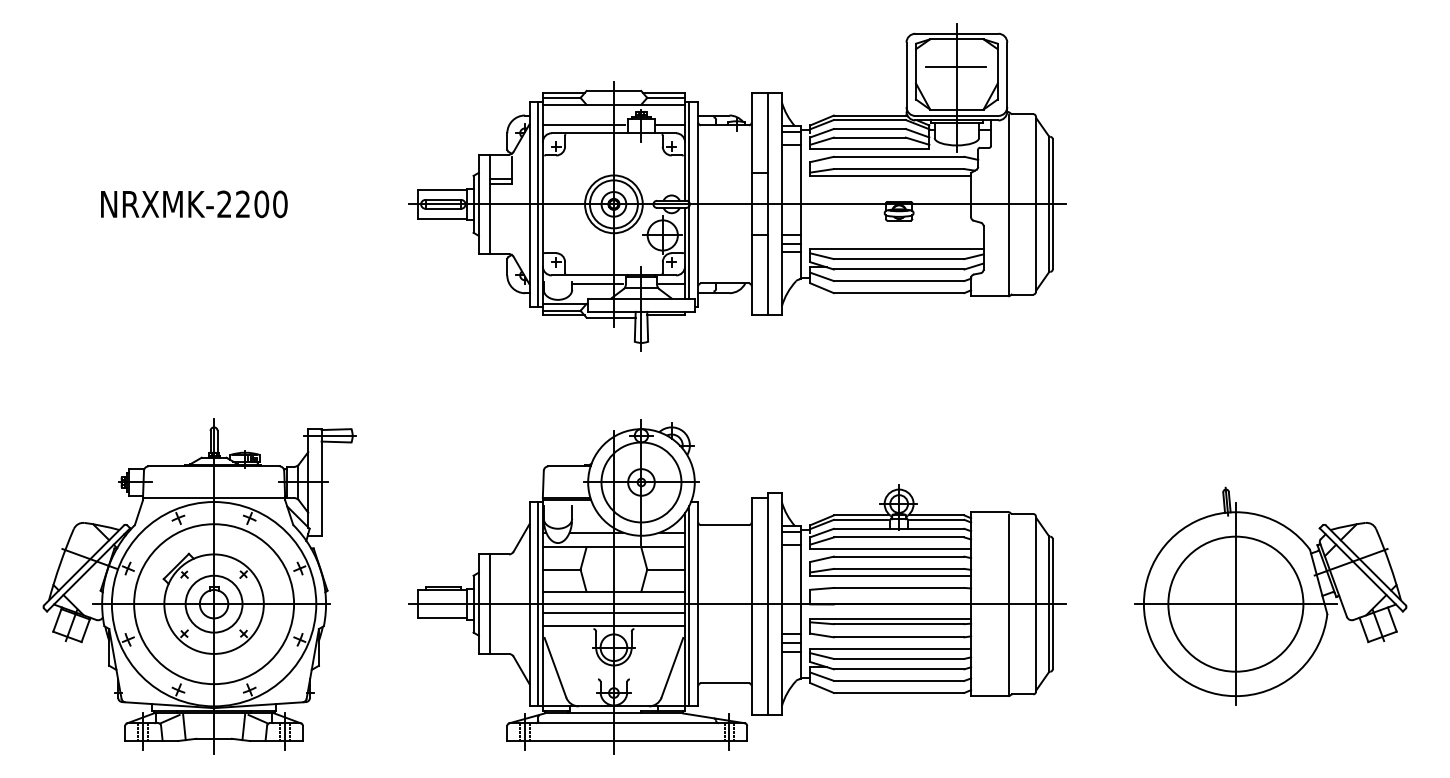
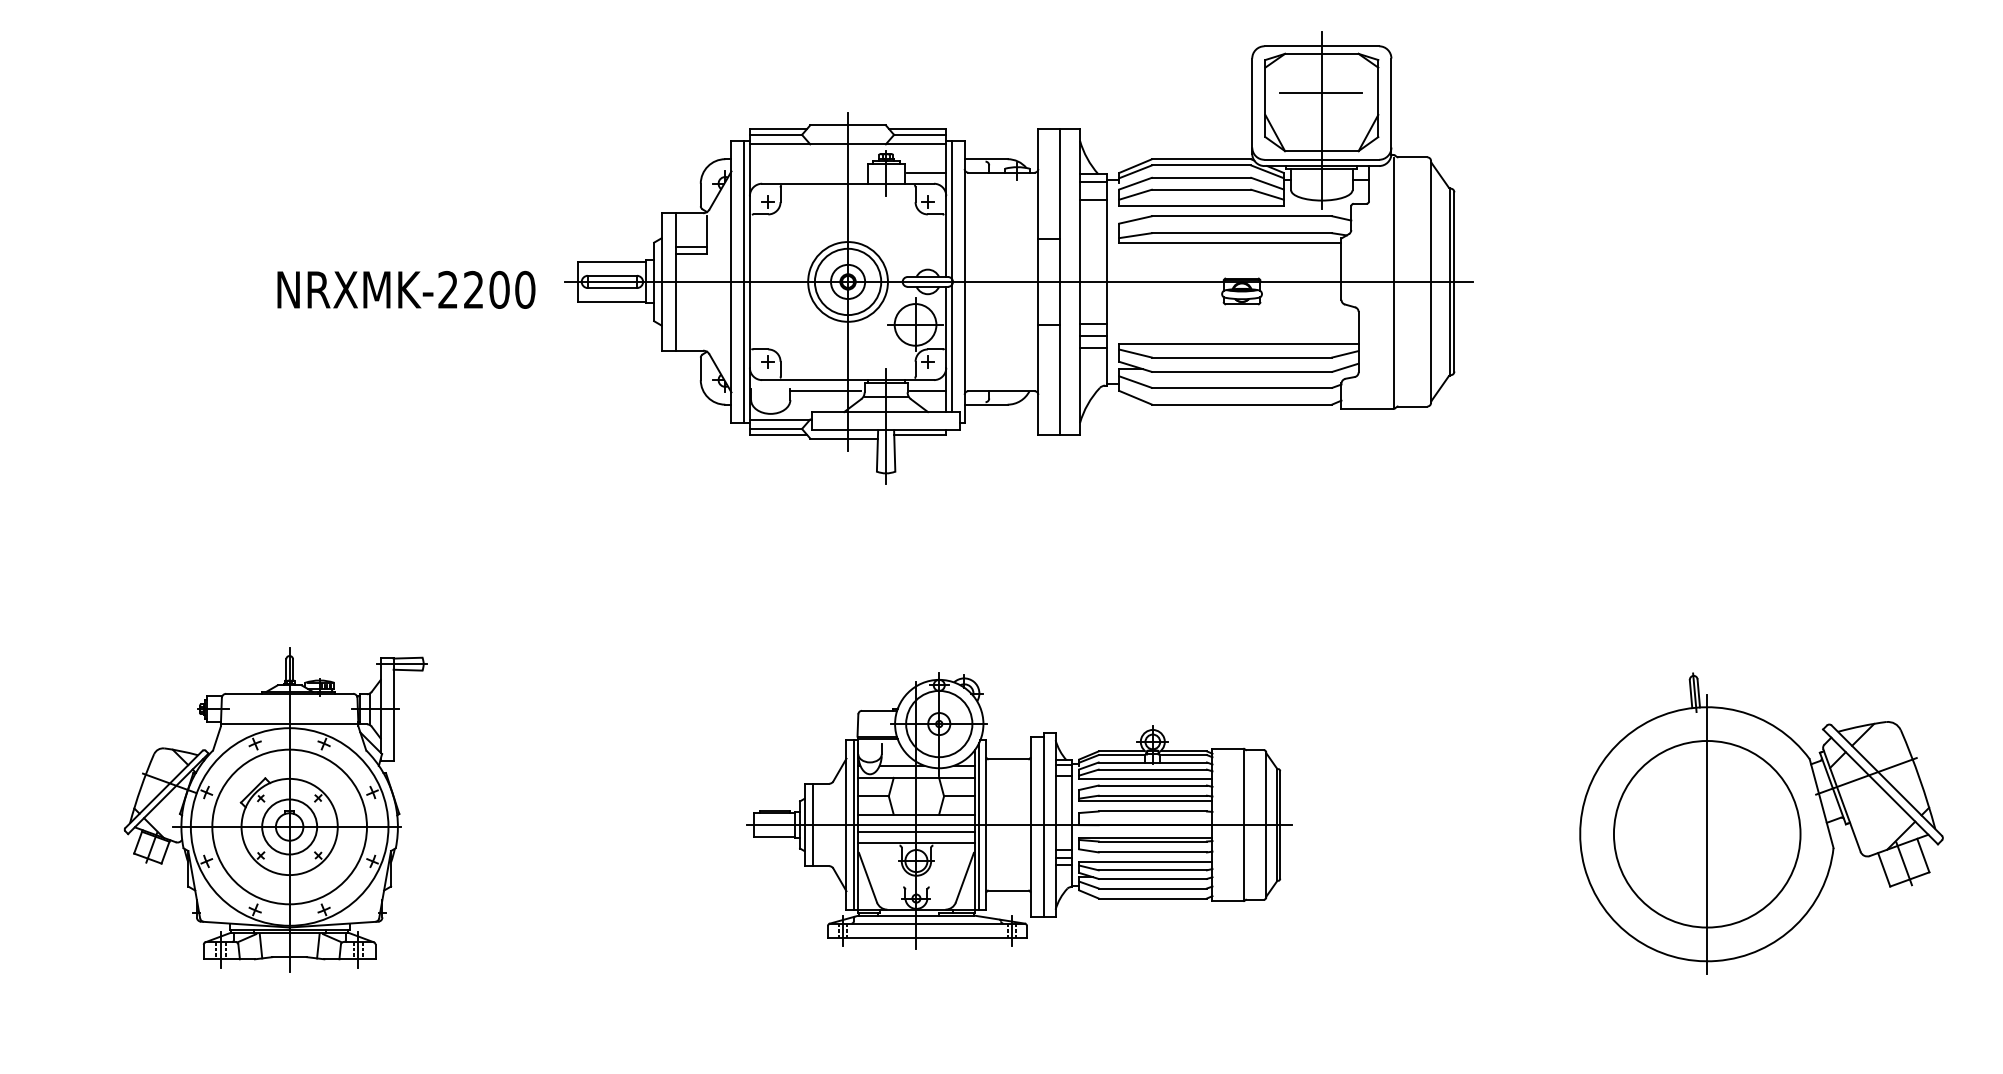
line: (583, 125) -> (806, 172), removed
text: (194, 204) -> (406, 289), moved
part: (199, 586) -> (275, 809), size x0.7
part: (737, 586) -> (1018, 810), size x0.6
line: (1235, 604) -> (1706, 834), removed

